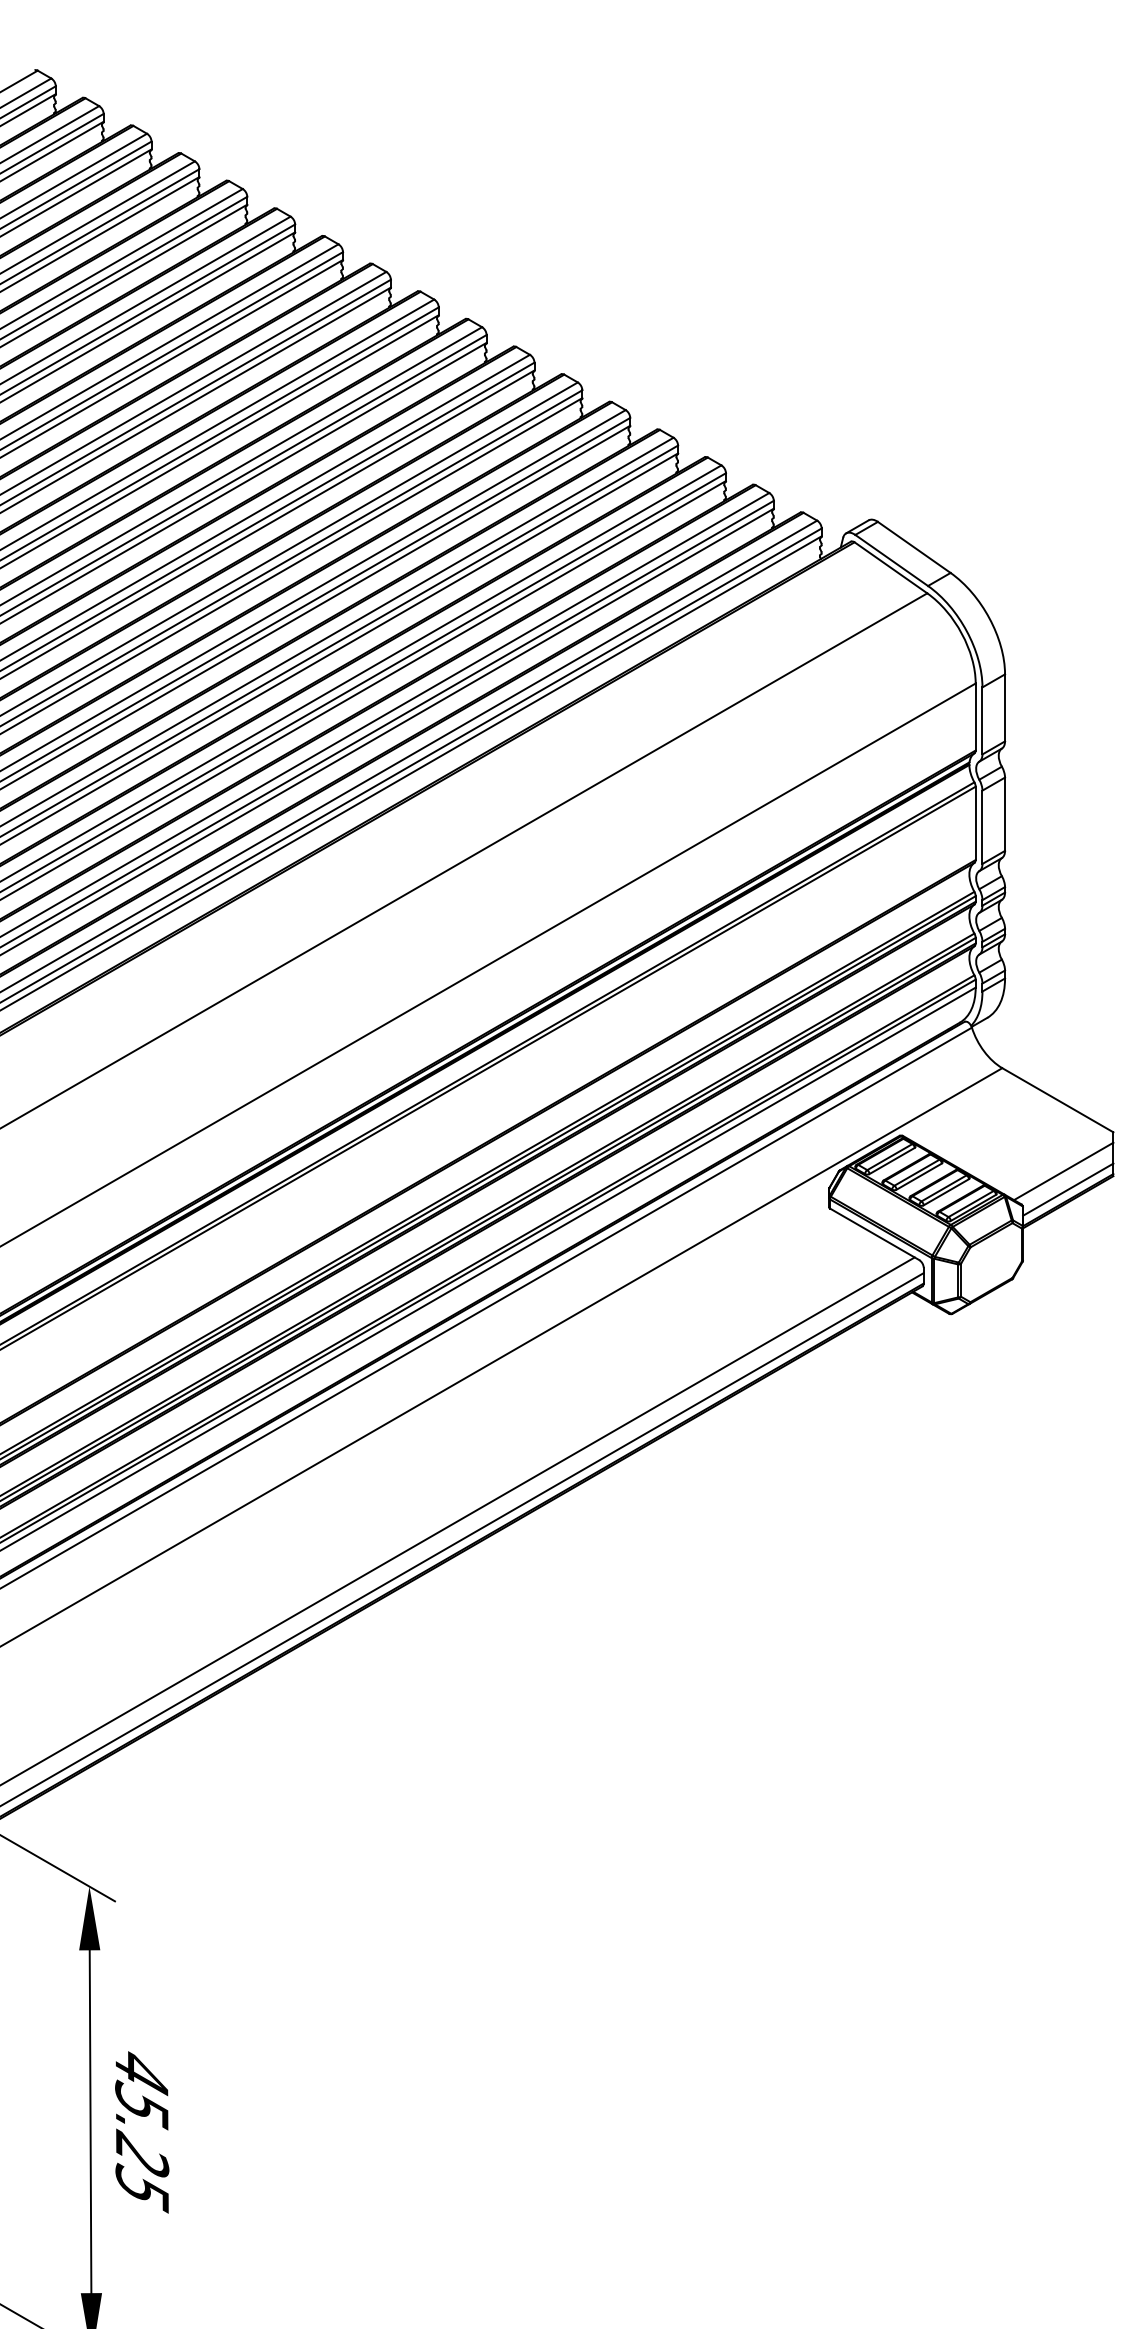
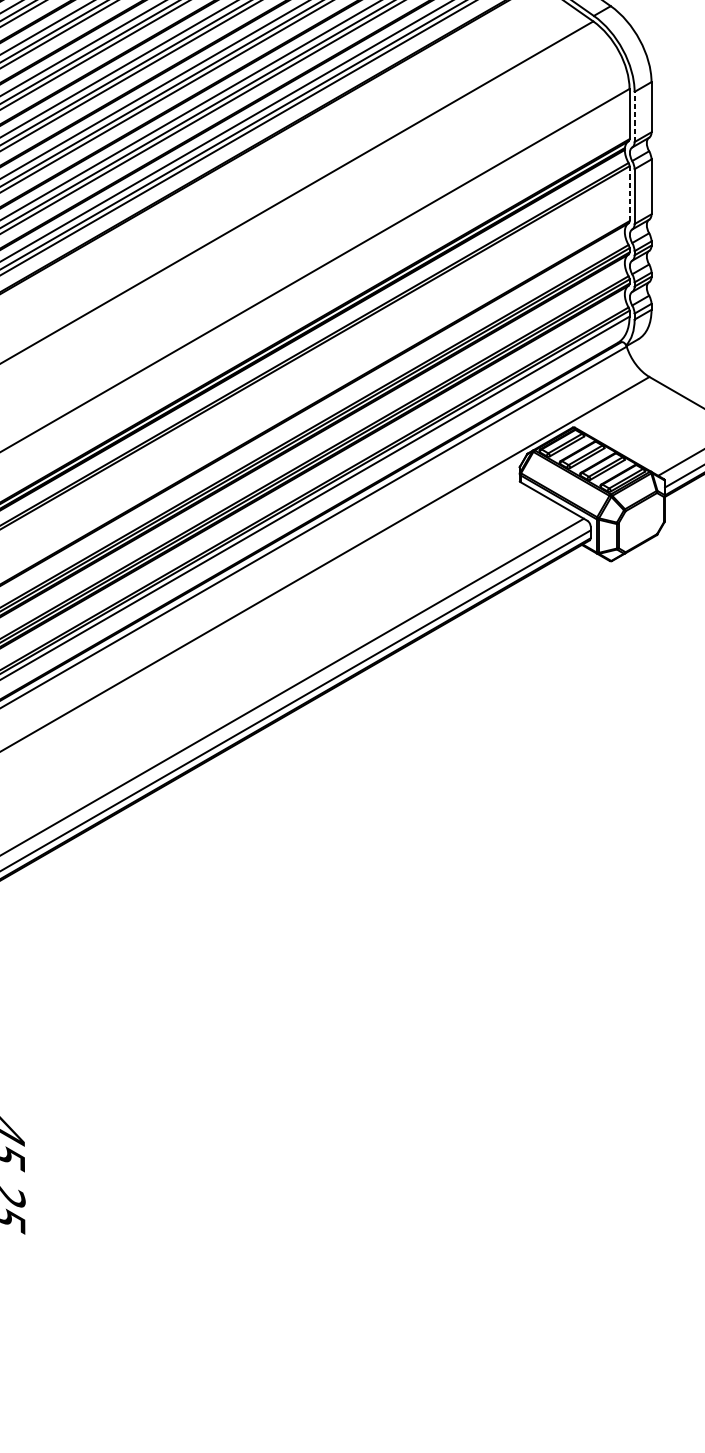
line: (982, 720) -> (634, 116), solid -> dashed
line: (975, 823) -> (629, 193), solid -> dashed

